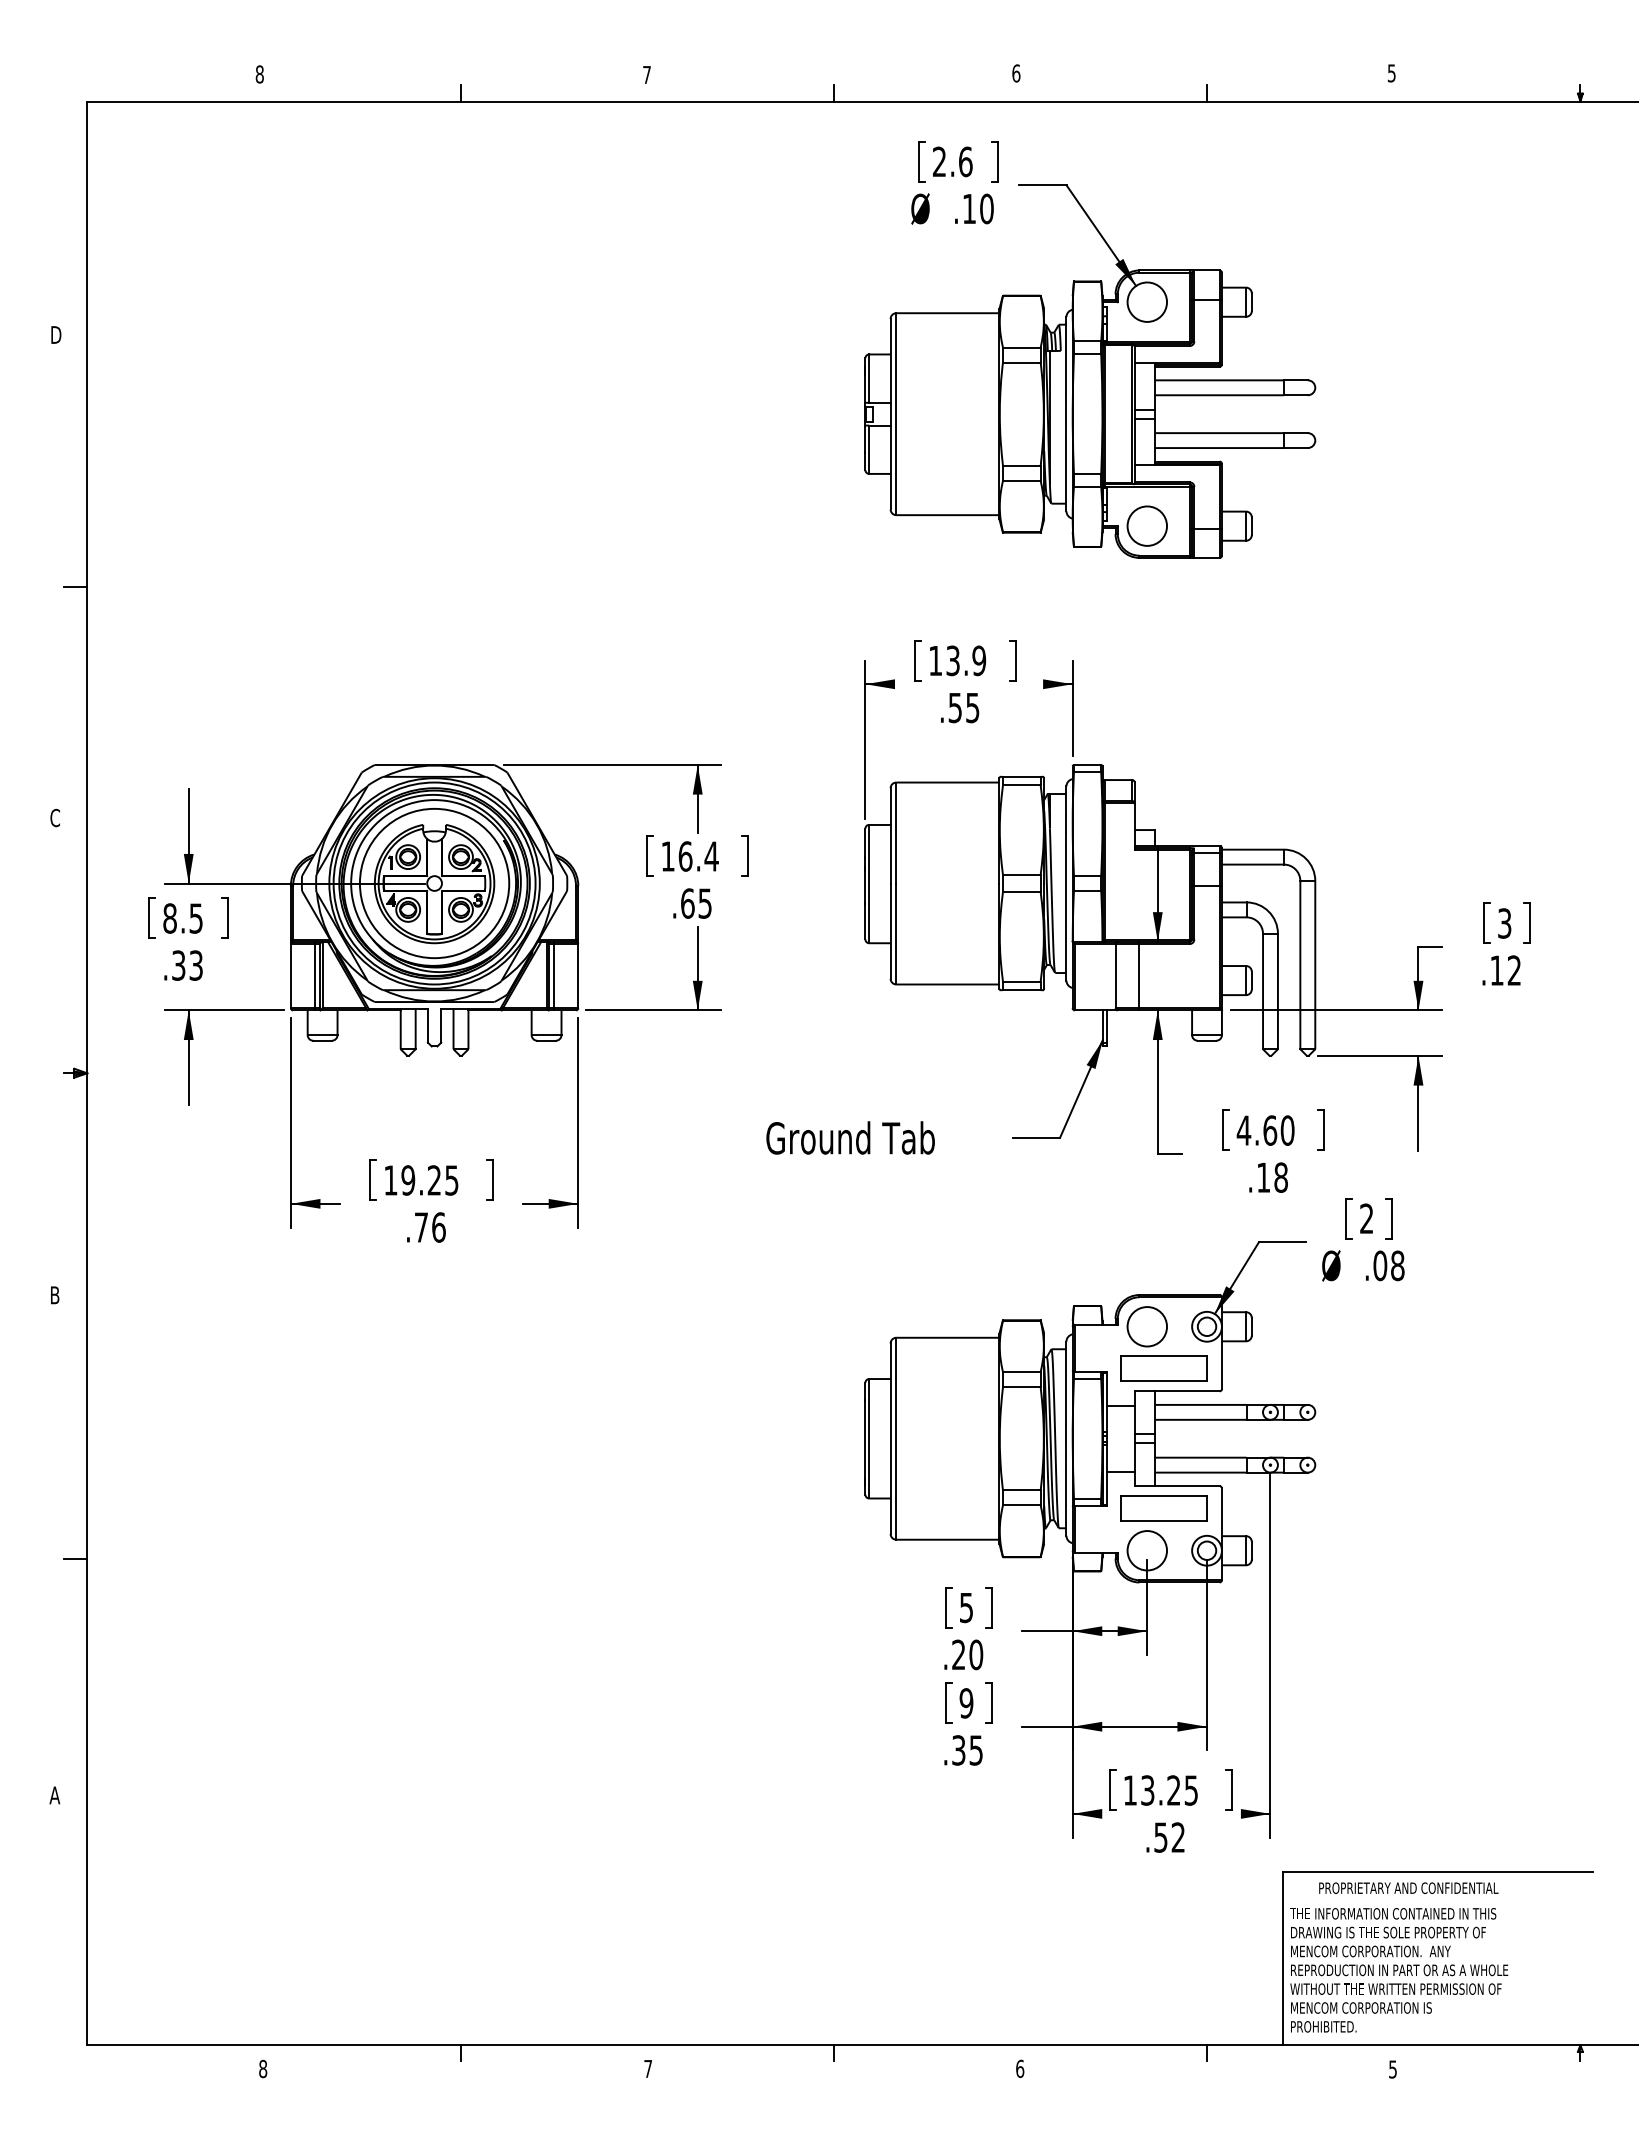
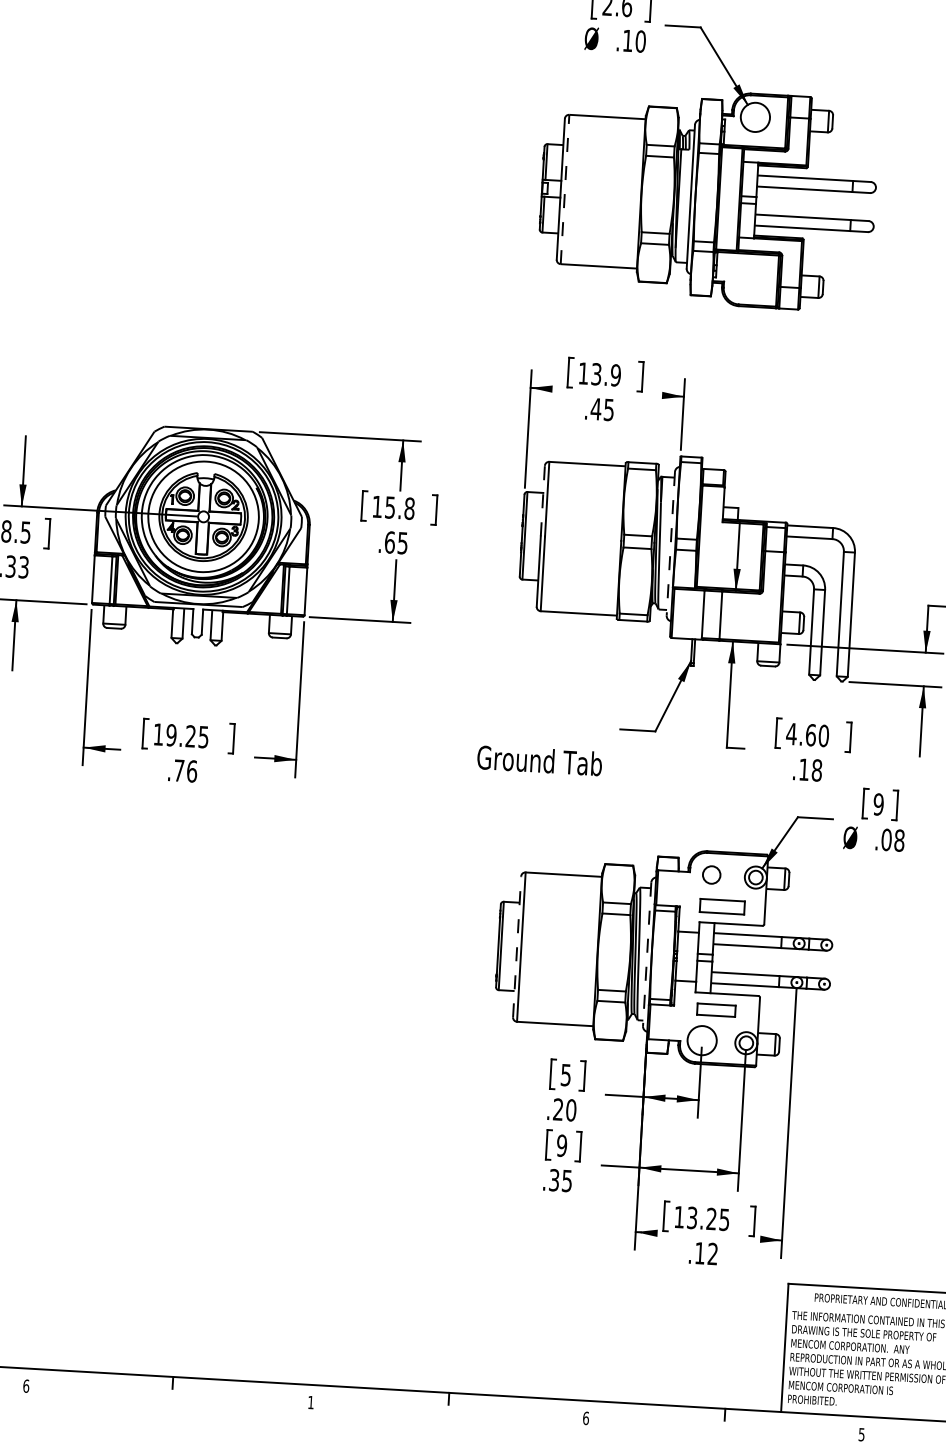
line: (896, 414) -> (565, 189), solid -> dashed
circle: (1146, 525) -> (745, 282), removed
text: (955, 708) -> (596, 409), .55 -> .45
line: (890, 835) -> (542, 500), solid -> dashed
text: (698, 856) -> (399, 508), 16.4 -> 15.8
line: (1066, 884) -> (670, 544), solid -> dashed
text: (850, 1137) -> (539, 760), moved
text: (1366, 1218) -> (878, 804), 2 -> 9
circle: (1147, 1326) -> (711, 874), size x0.6
part: (1163, 1368) -> (721, 906), size x0.7
line: (890, 1438) -> (517, 946), solid -> dashed
line: (1066, 1439) -> (647, 954), solid -> dashed
part: (1163, 1508) -> (715, 1010), size x0.6
text: (1160, 1837) -> (699, 1253), .52 -> .12
text: (263, 2068) -> (26, 1385), 8 -> 6
text: (647, 2068) -> (310, 1402), 7 -> 1

